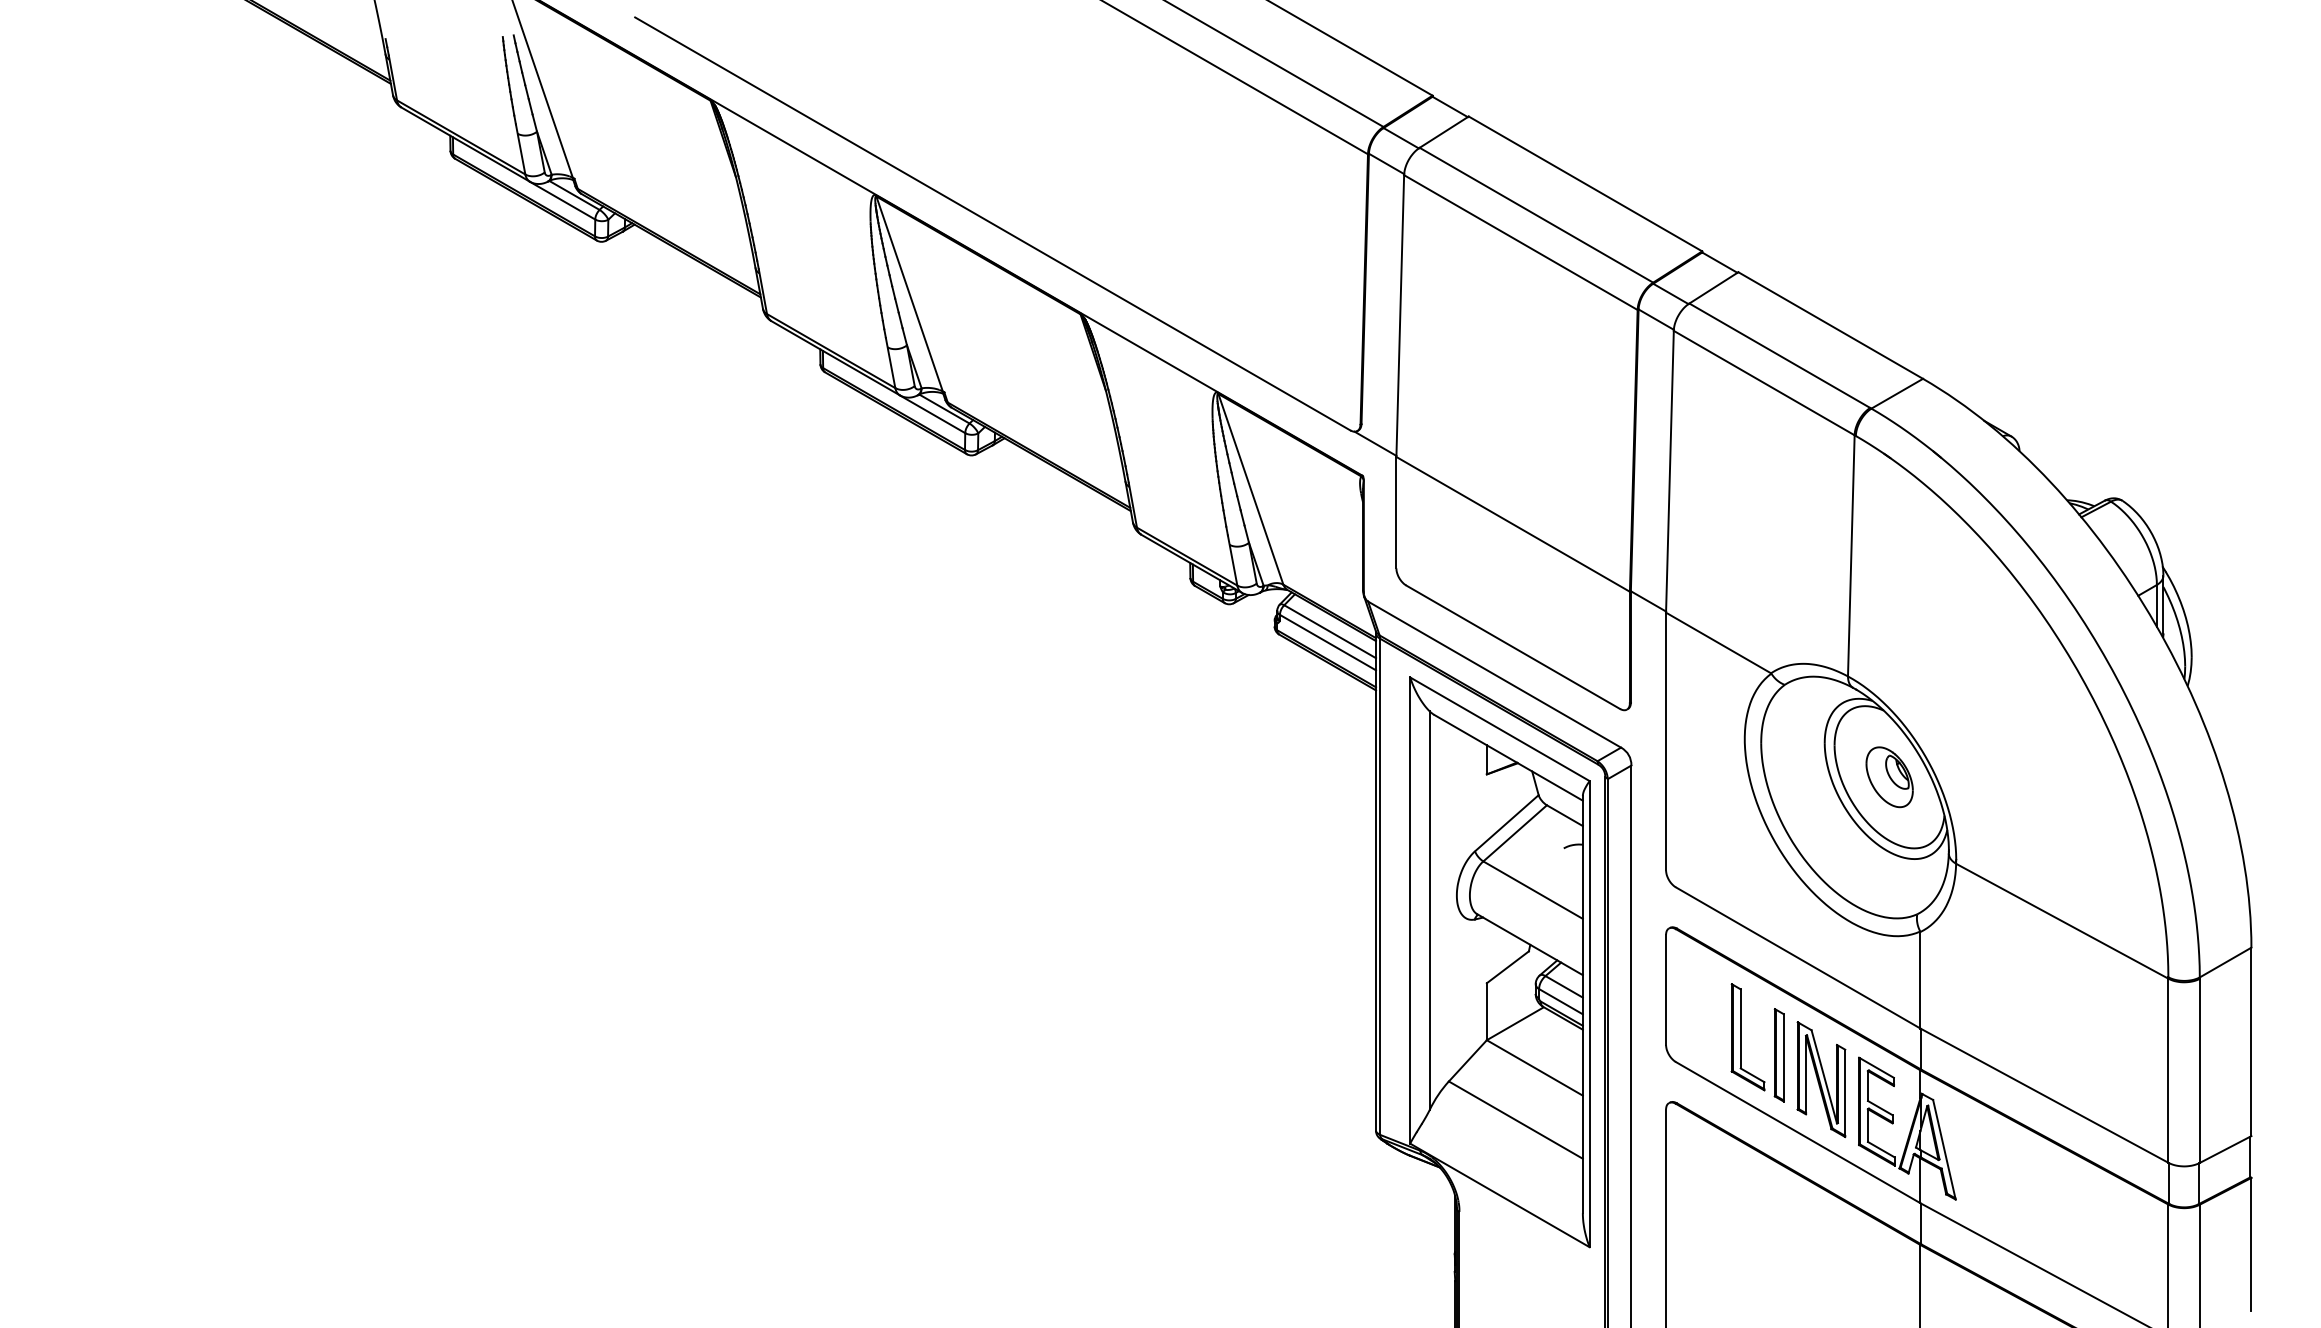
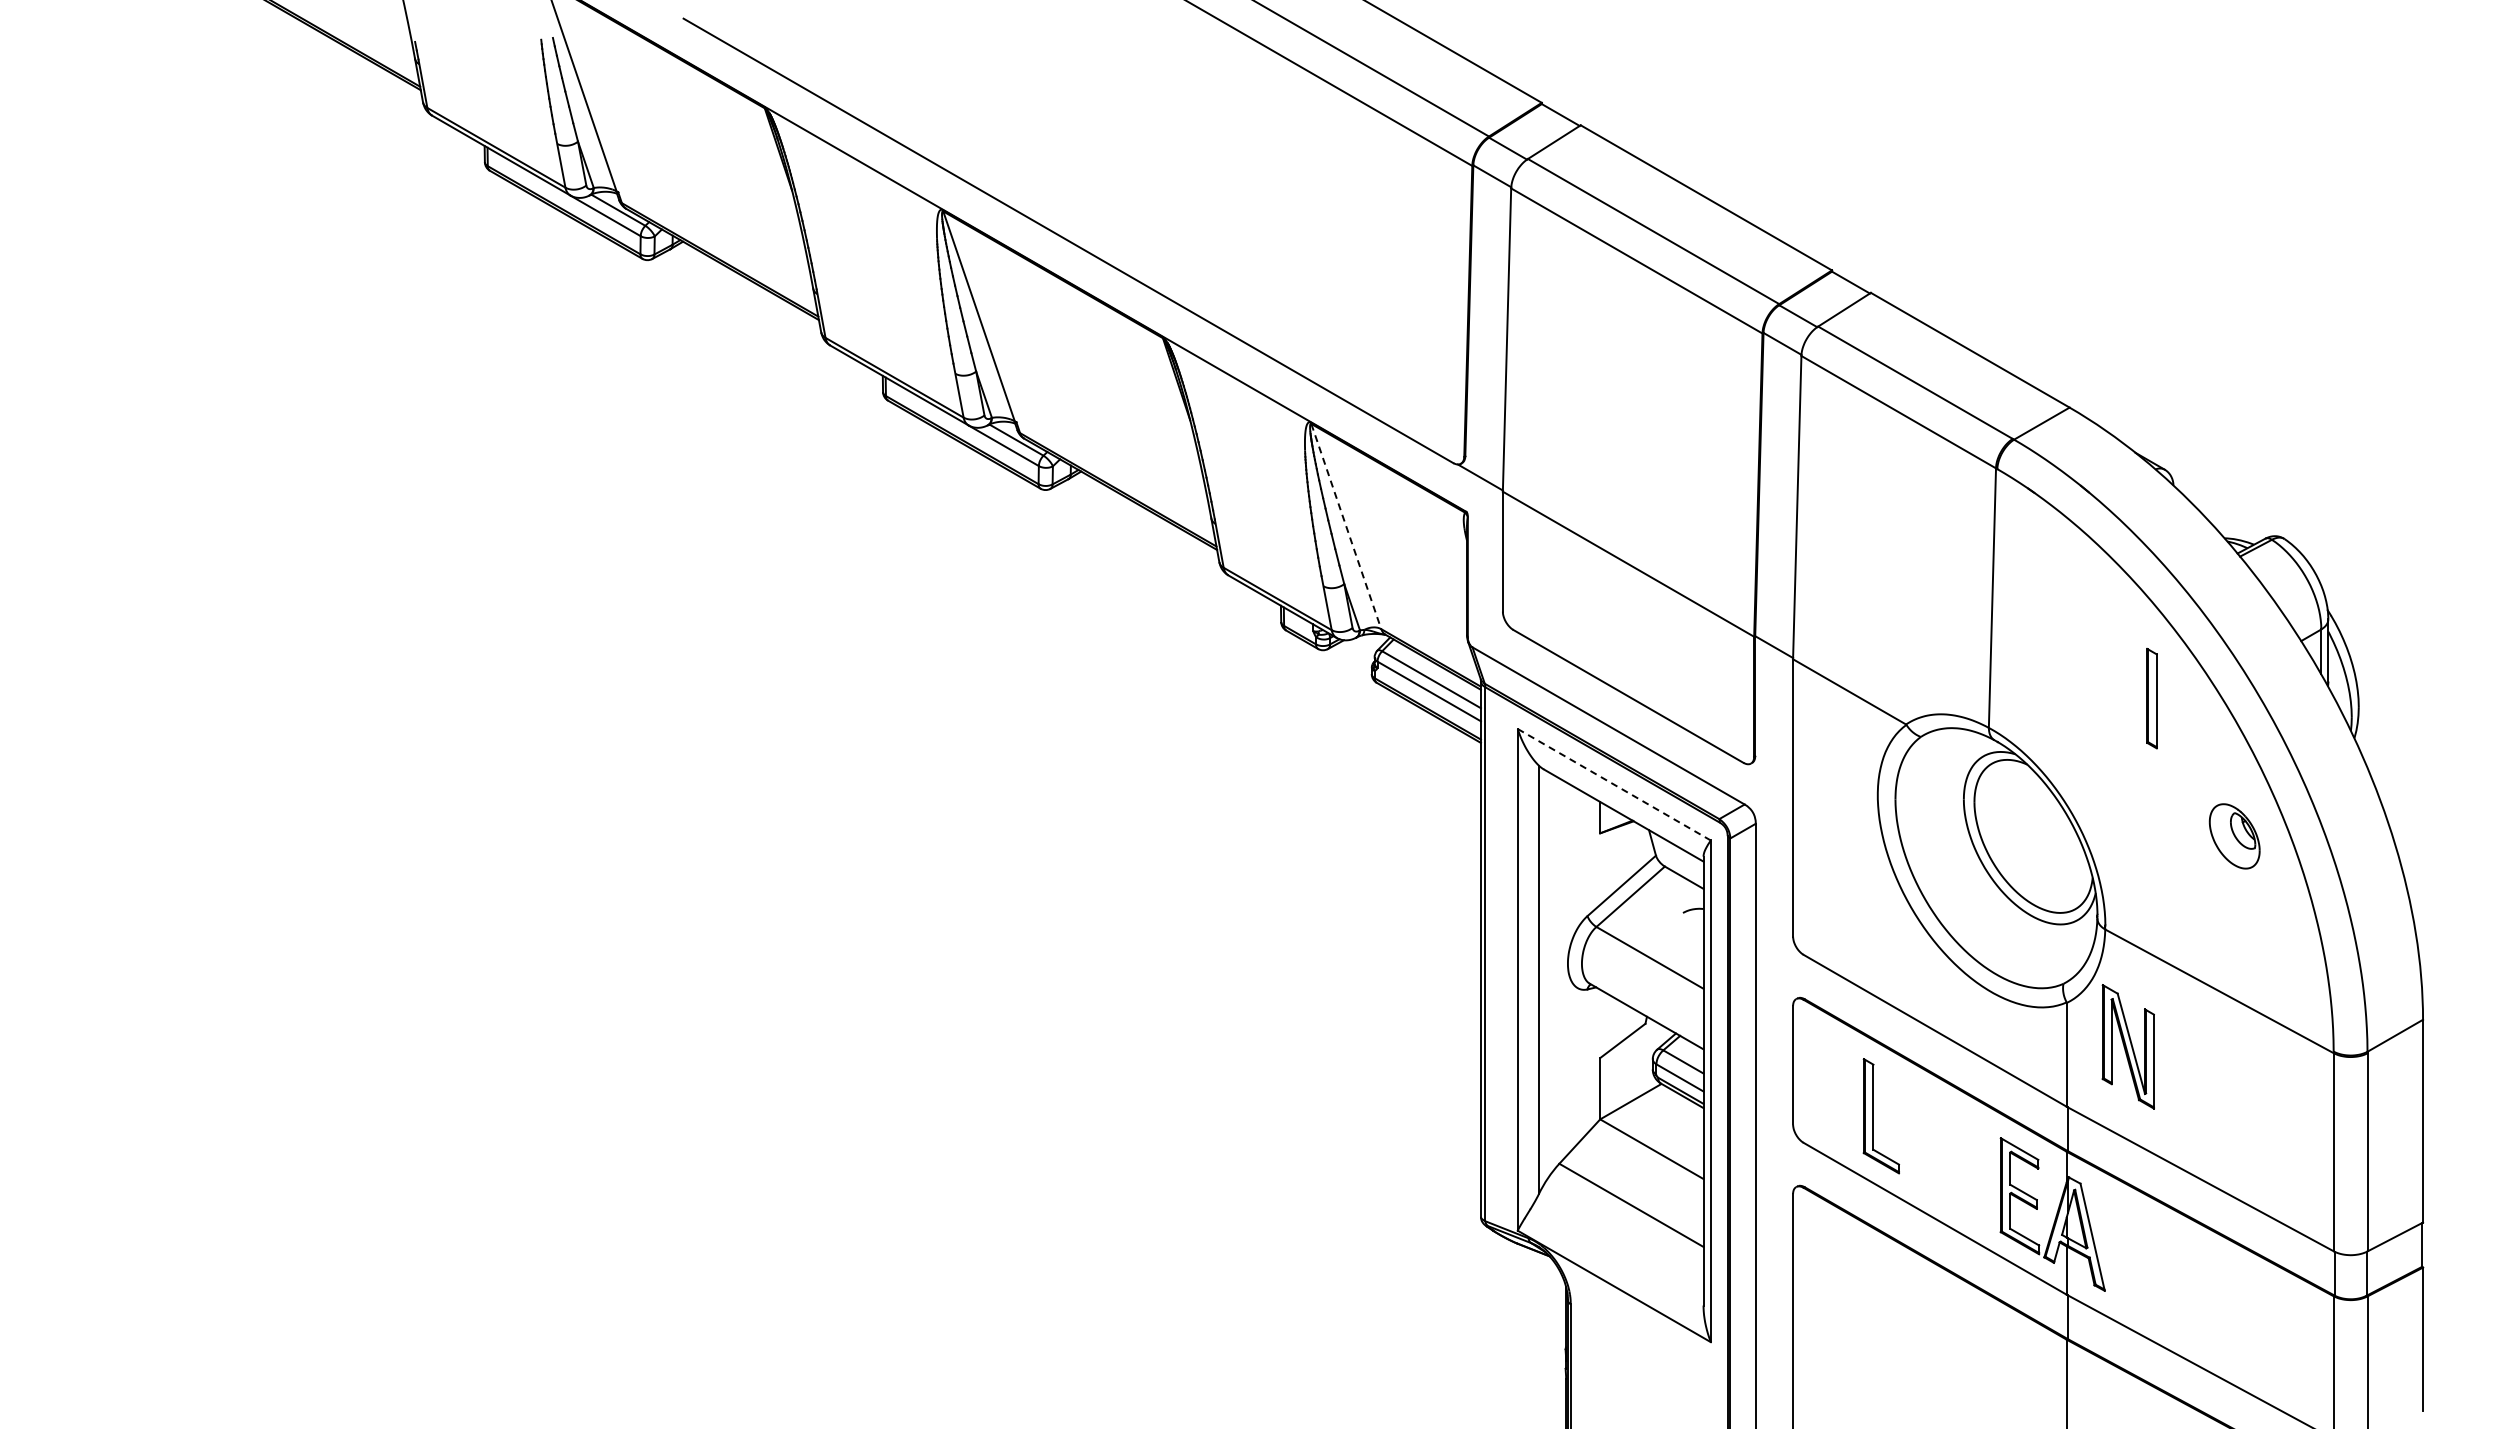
line: (1251, 490) -> (1346, 527), solid -> dashed
line: (1500, 729) -> (1614, 784), solid -> dashed
part: (1889, 777) -> (2234, 836), moved
part: (1778, 1055) -> (2151, 698), moved
part: (1820, 1079) -> (2127, 1046), moved

